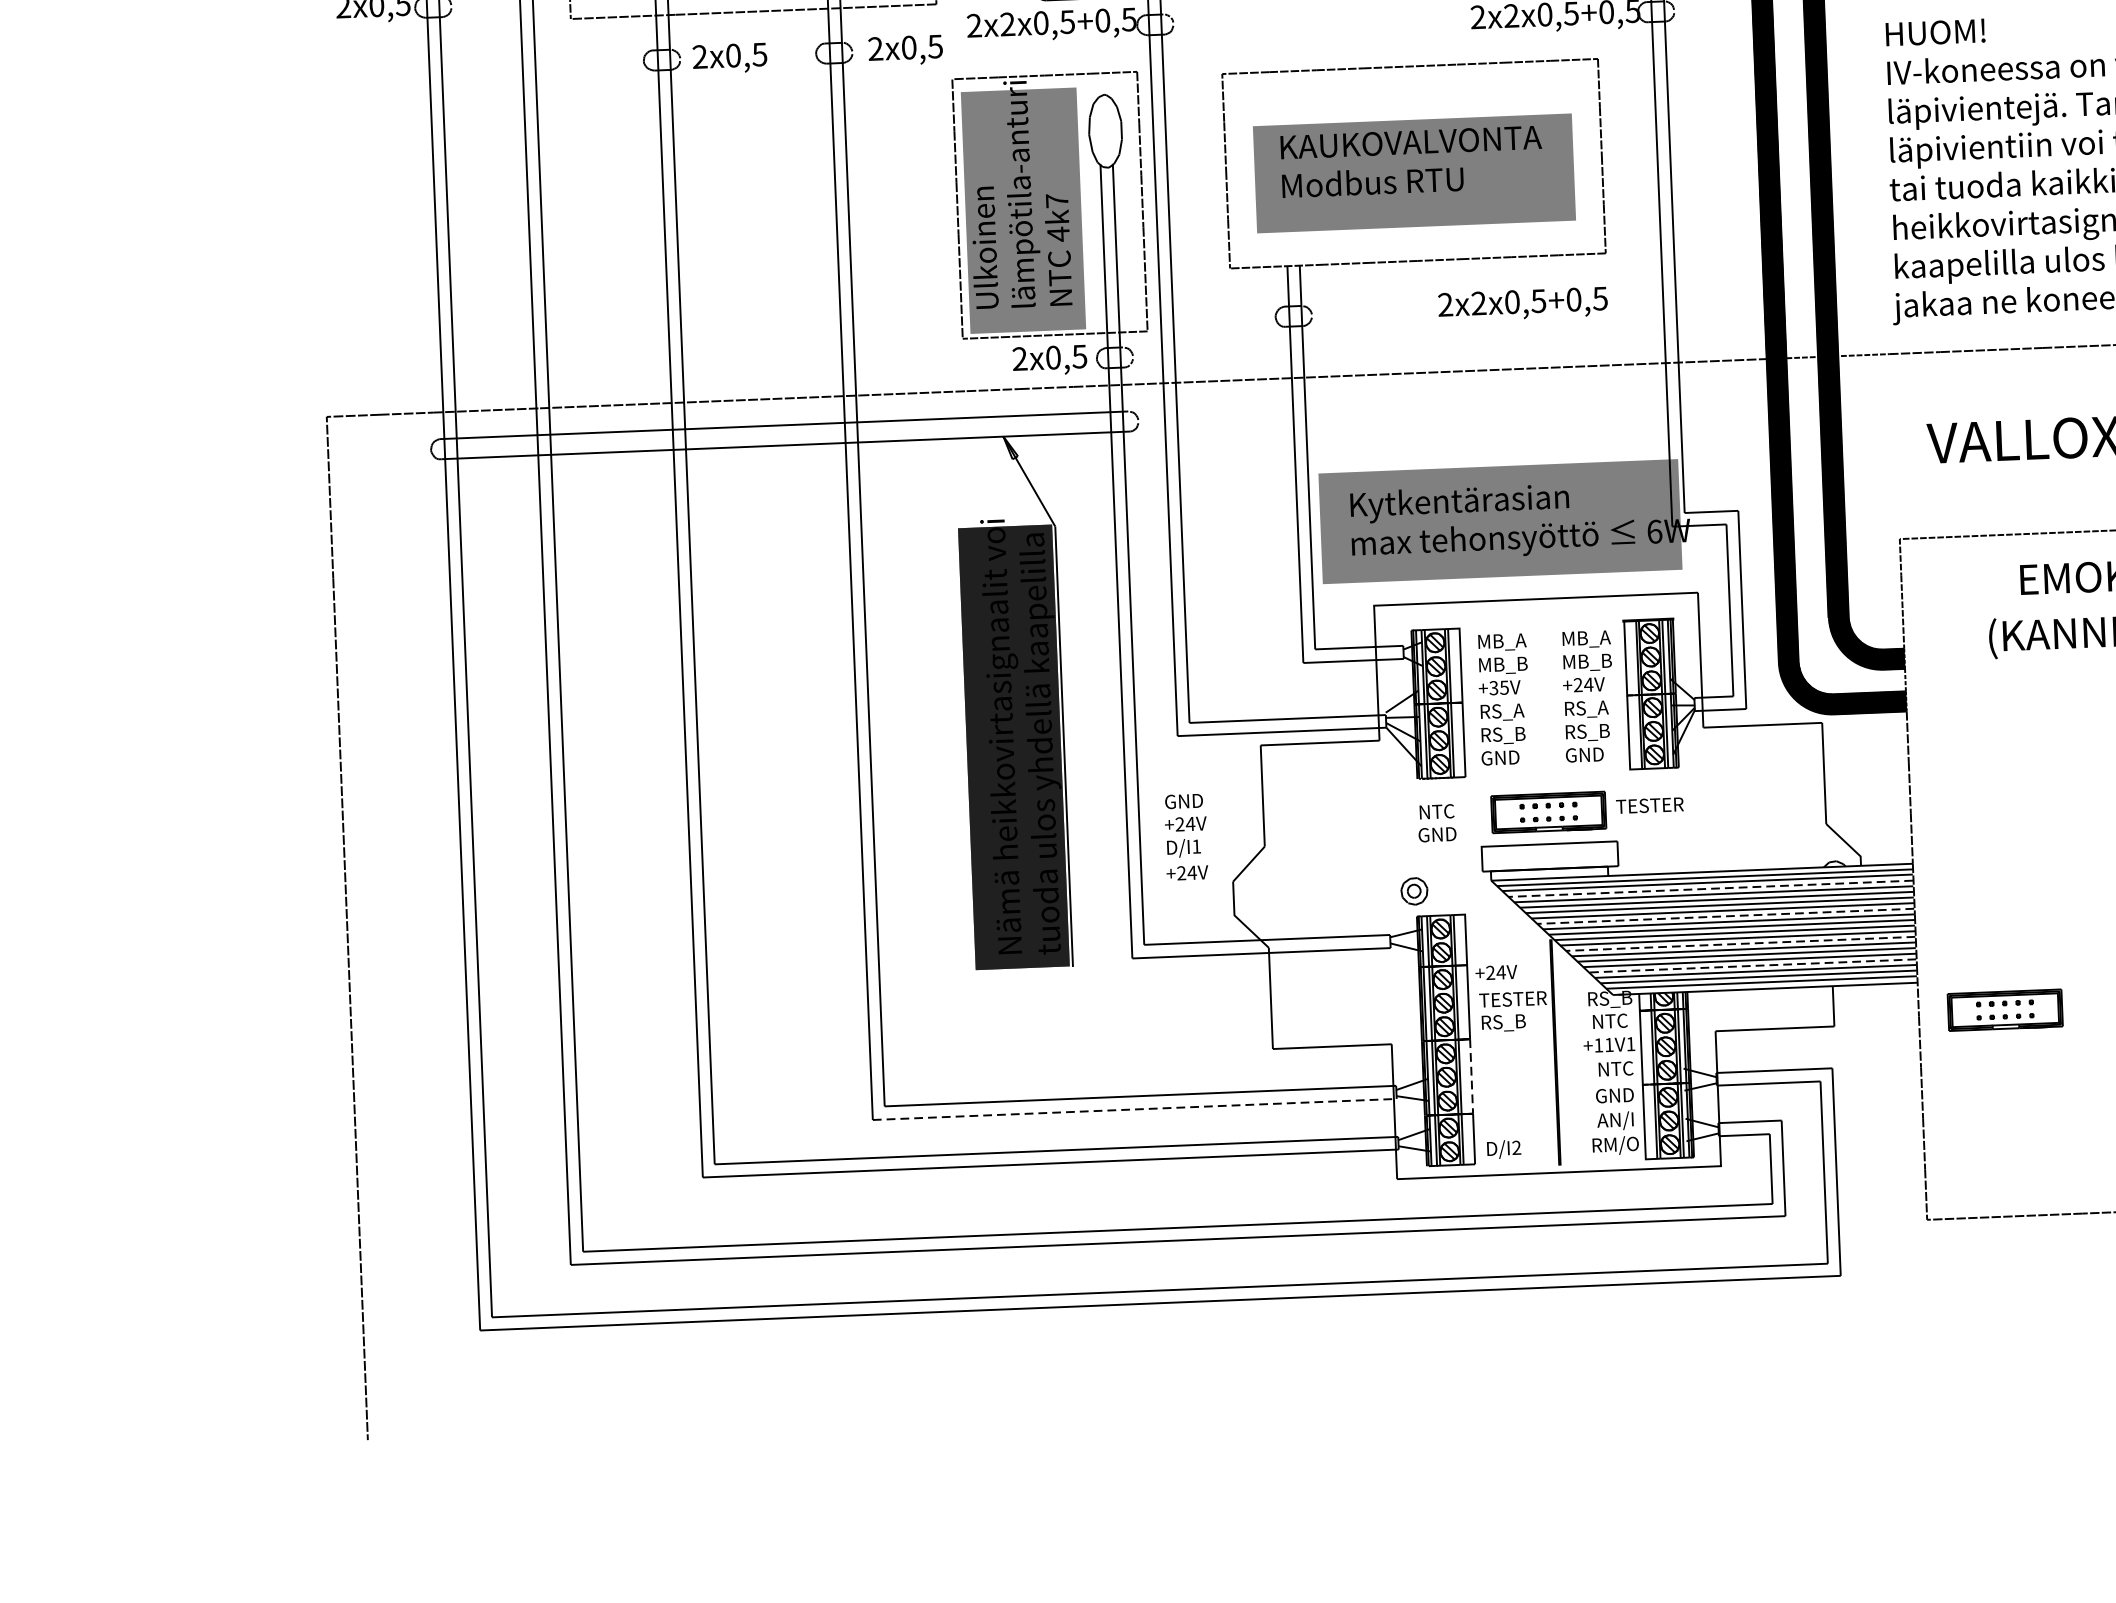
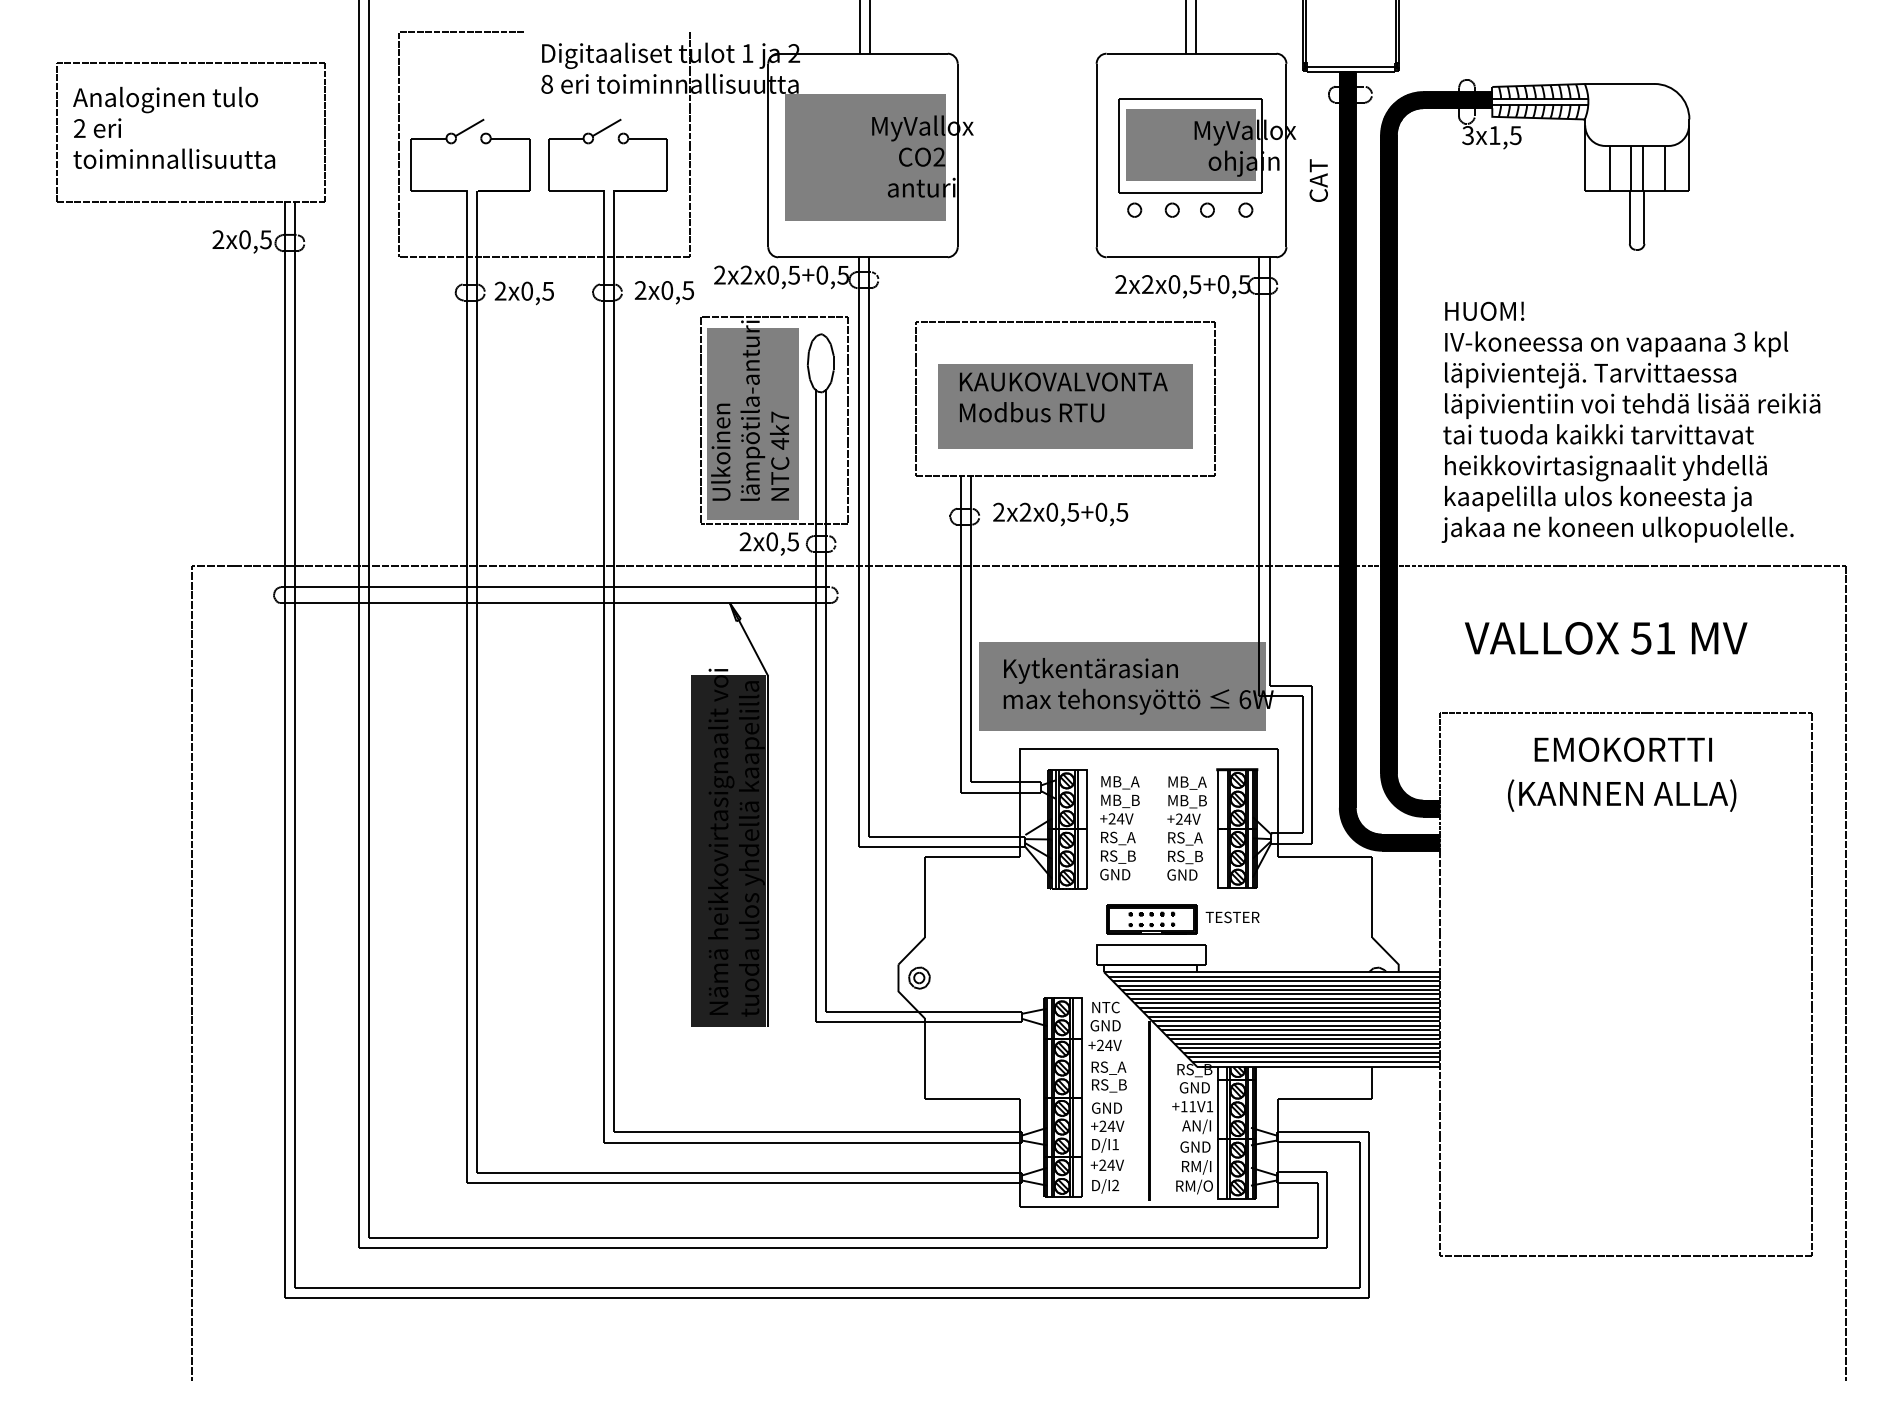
text: (1522, 304) -> (1060, 514), moved
text: (1499, 687) -> (1116, 818), +35V -> +24V
text: (1436, 823) -> (1105, 1016), moved
text: (1186, 836) -> (1107, 1136), moved
line: (1709, 888) -> (1277, 985), dashed -> solid
part: (1414, 890) -> (919, 977), moved
line: (1724, 915) -> (1288, 1007), dashed -> solid
line: (1739, 944) -> (1299, 1030), dashed -> solid
line: (1751, 966) -> (1308, 1048), dashed -> solid
text: (1513, 999) -> (1117, 1067), TESTER -> RS_A
part: (2004, 1010) -> (1508, 1091), removed
text: (1610, 1020) -> (1194, 1087), NTC -> GND
text: (1615, 1069) -> (1196, 1126), NTC -> AN/I
line: (1472, 1076) -> (1082, 1127), dashed -> solid
line: (1134, 1109) -> (812, 1142), dashed -> solid
text: (1615, 1121) -> (1195, 1167), AN/I -> RM/I

